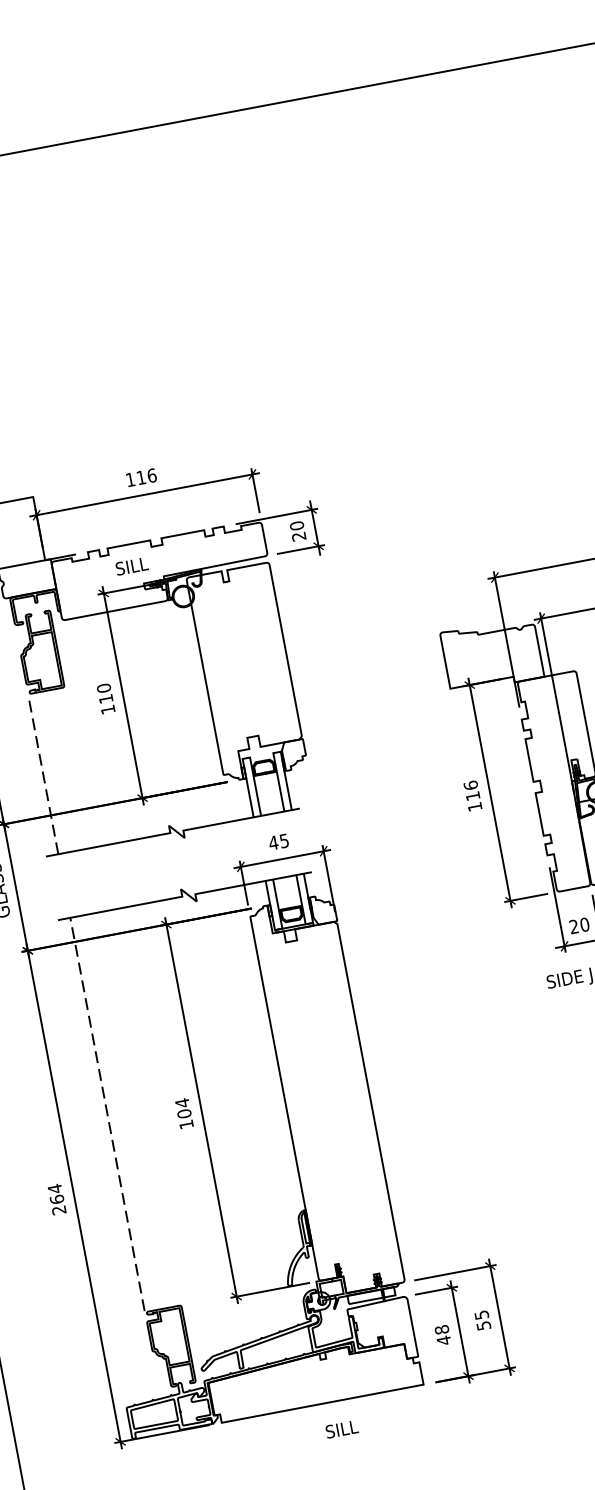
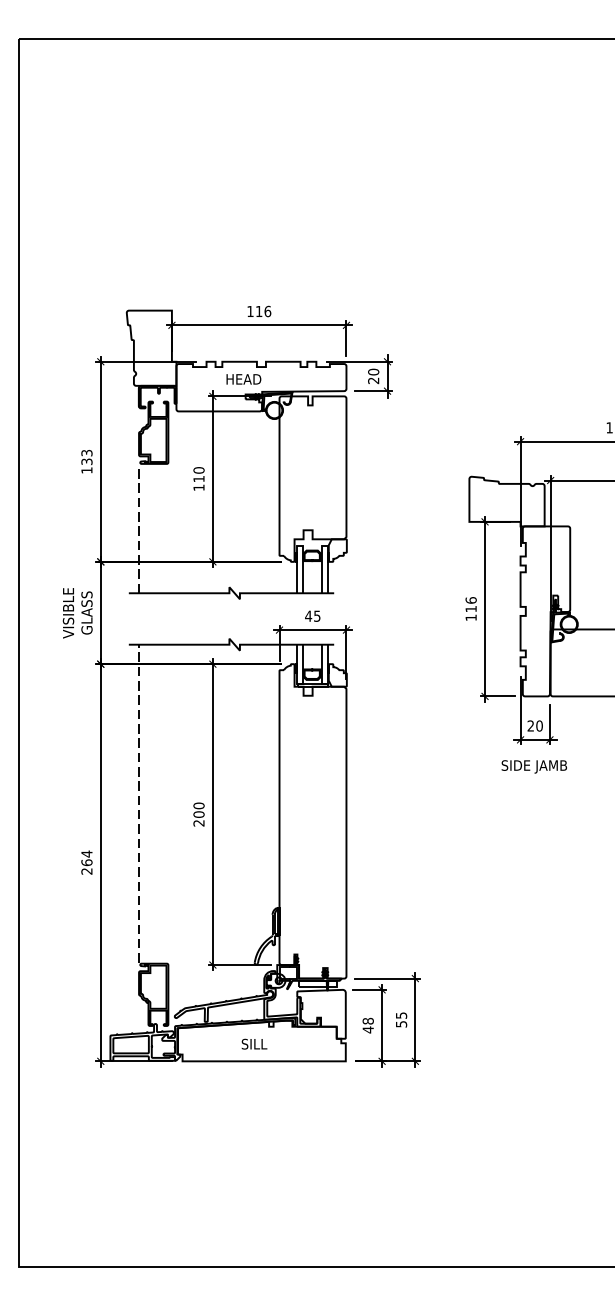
text: (137, 565) -> (243, 379), SILL -> HEAD
text: (183, 1113) -> (198, 814), 104 -> 200
text: (341, 1428) -> (254, 1043), moved

